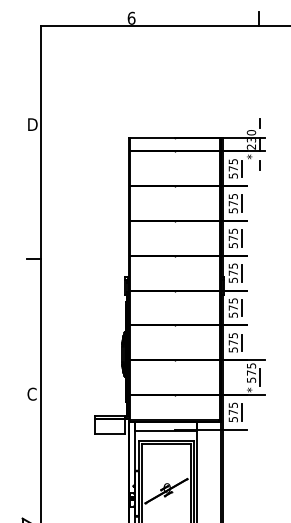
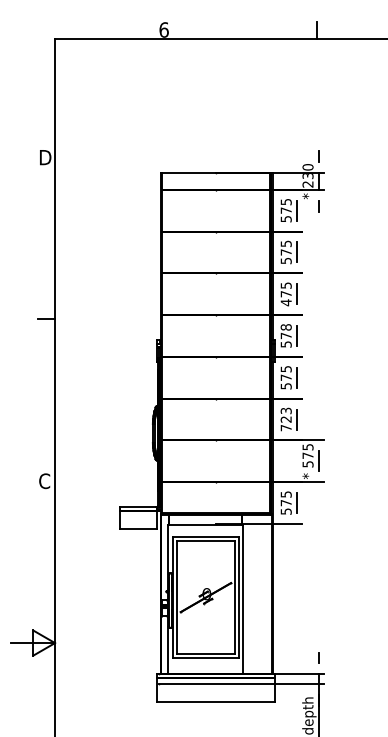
text: (232, 245) -> (285, 302), 575 -> 475
text: (232, 266) -> (285, 327), 575 -> 578
text: (232, 342) -> (285, 419), 575 -> 723

